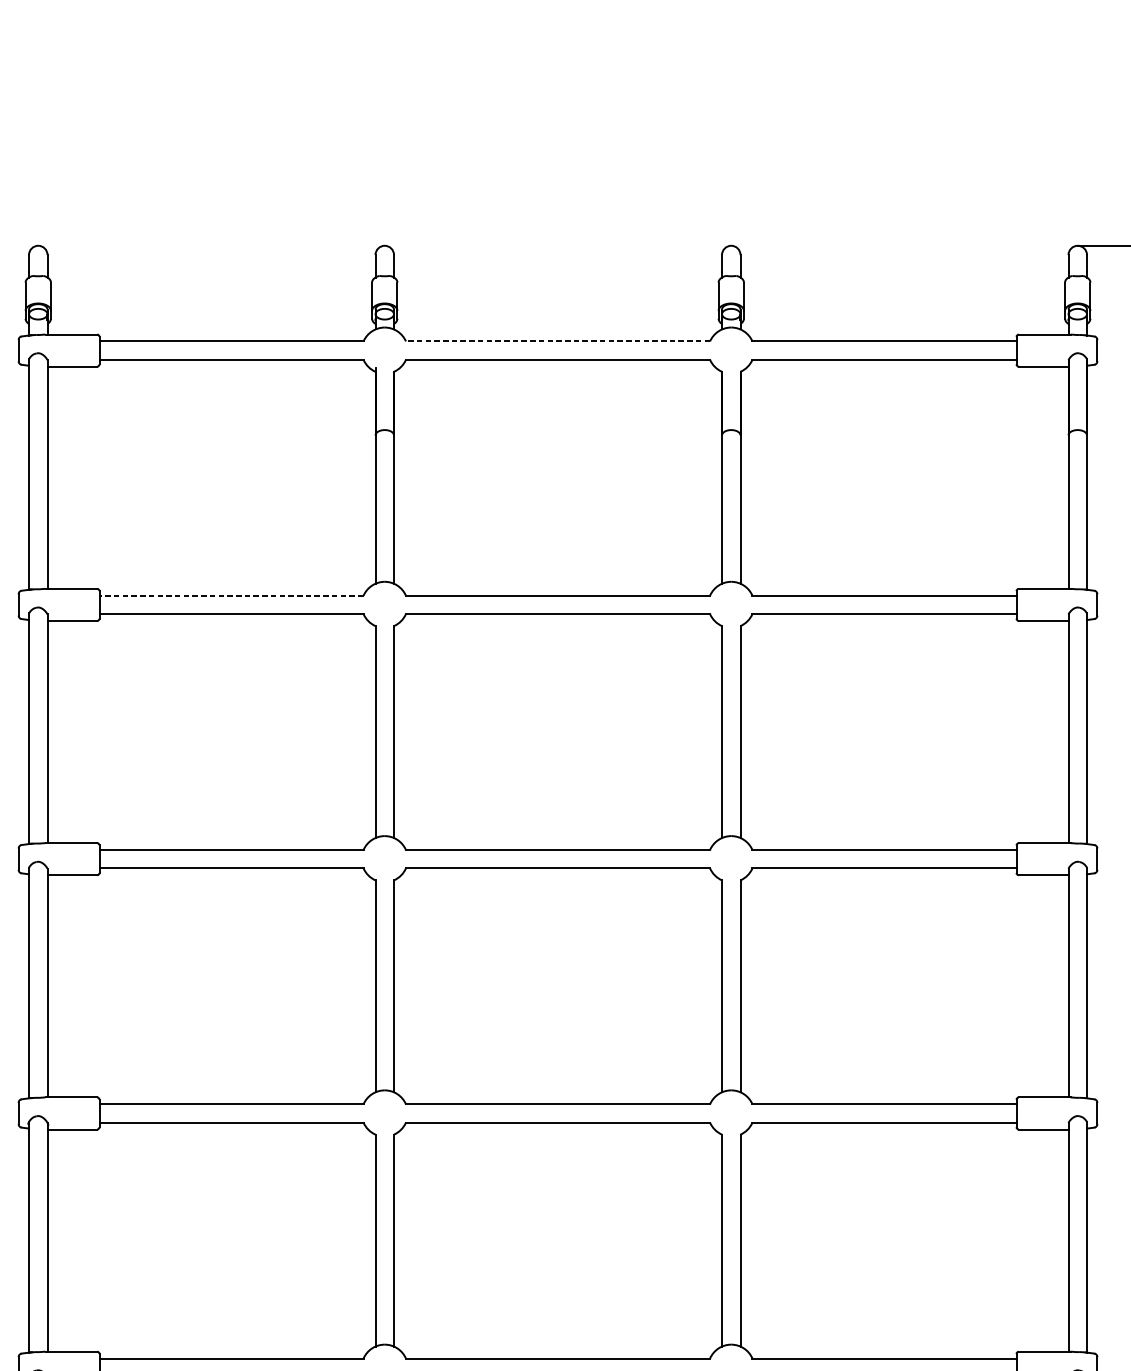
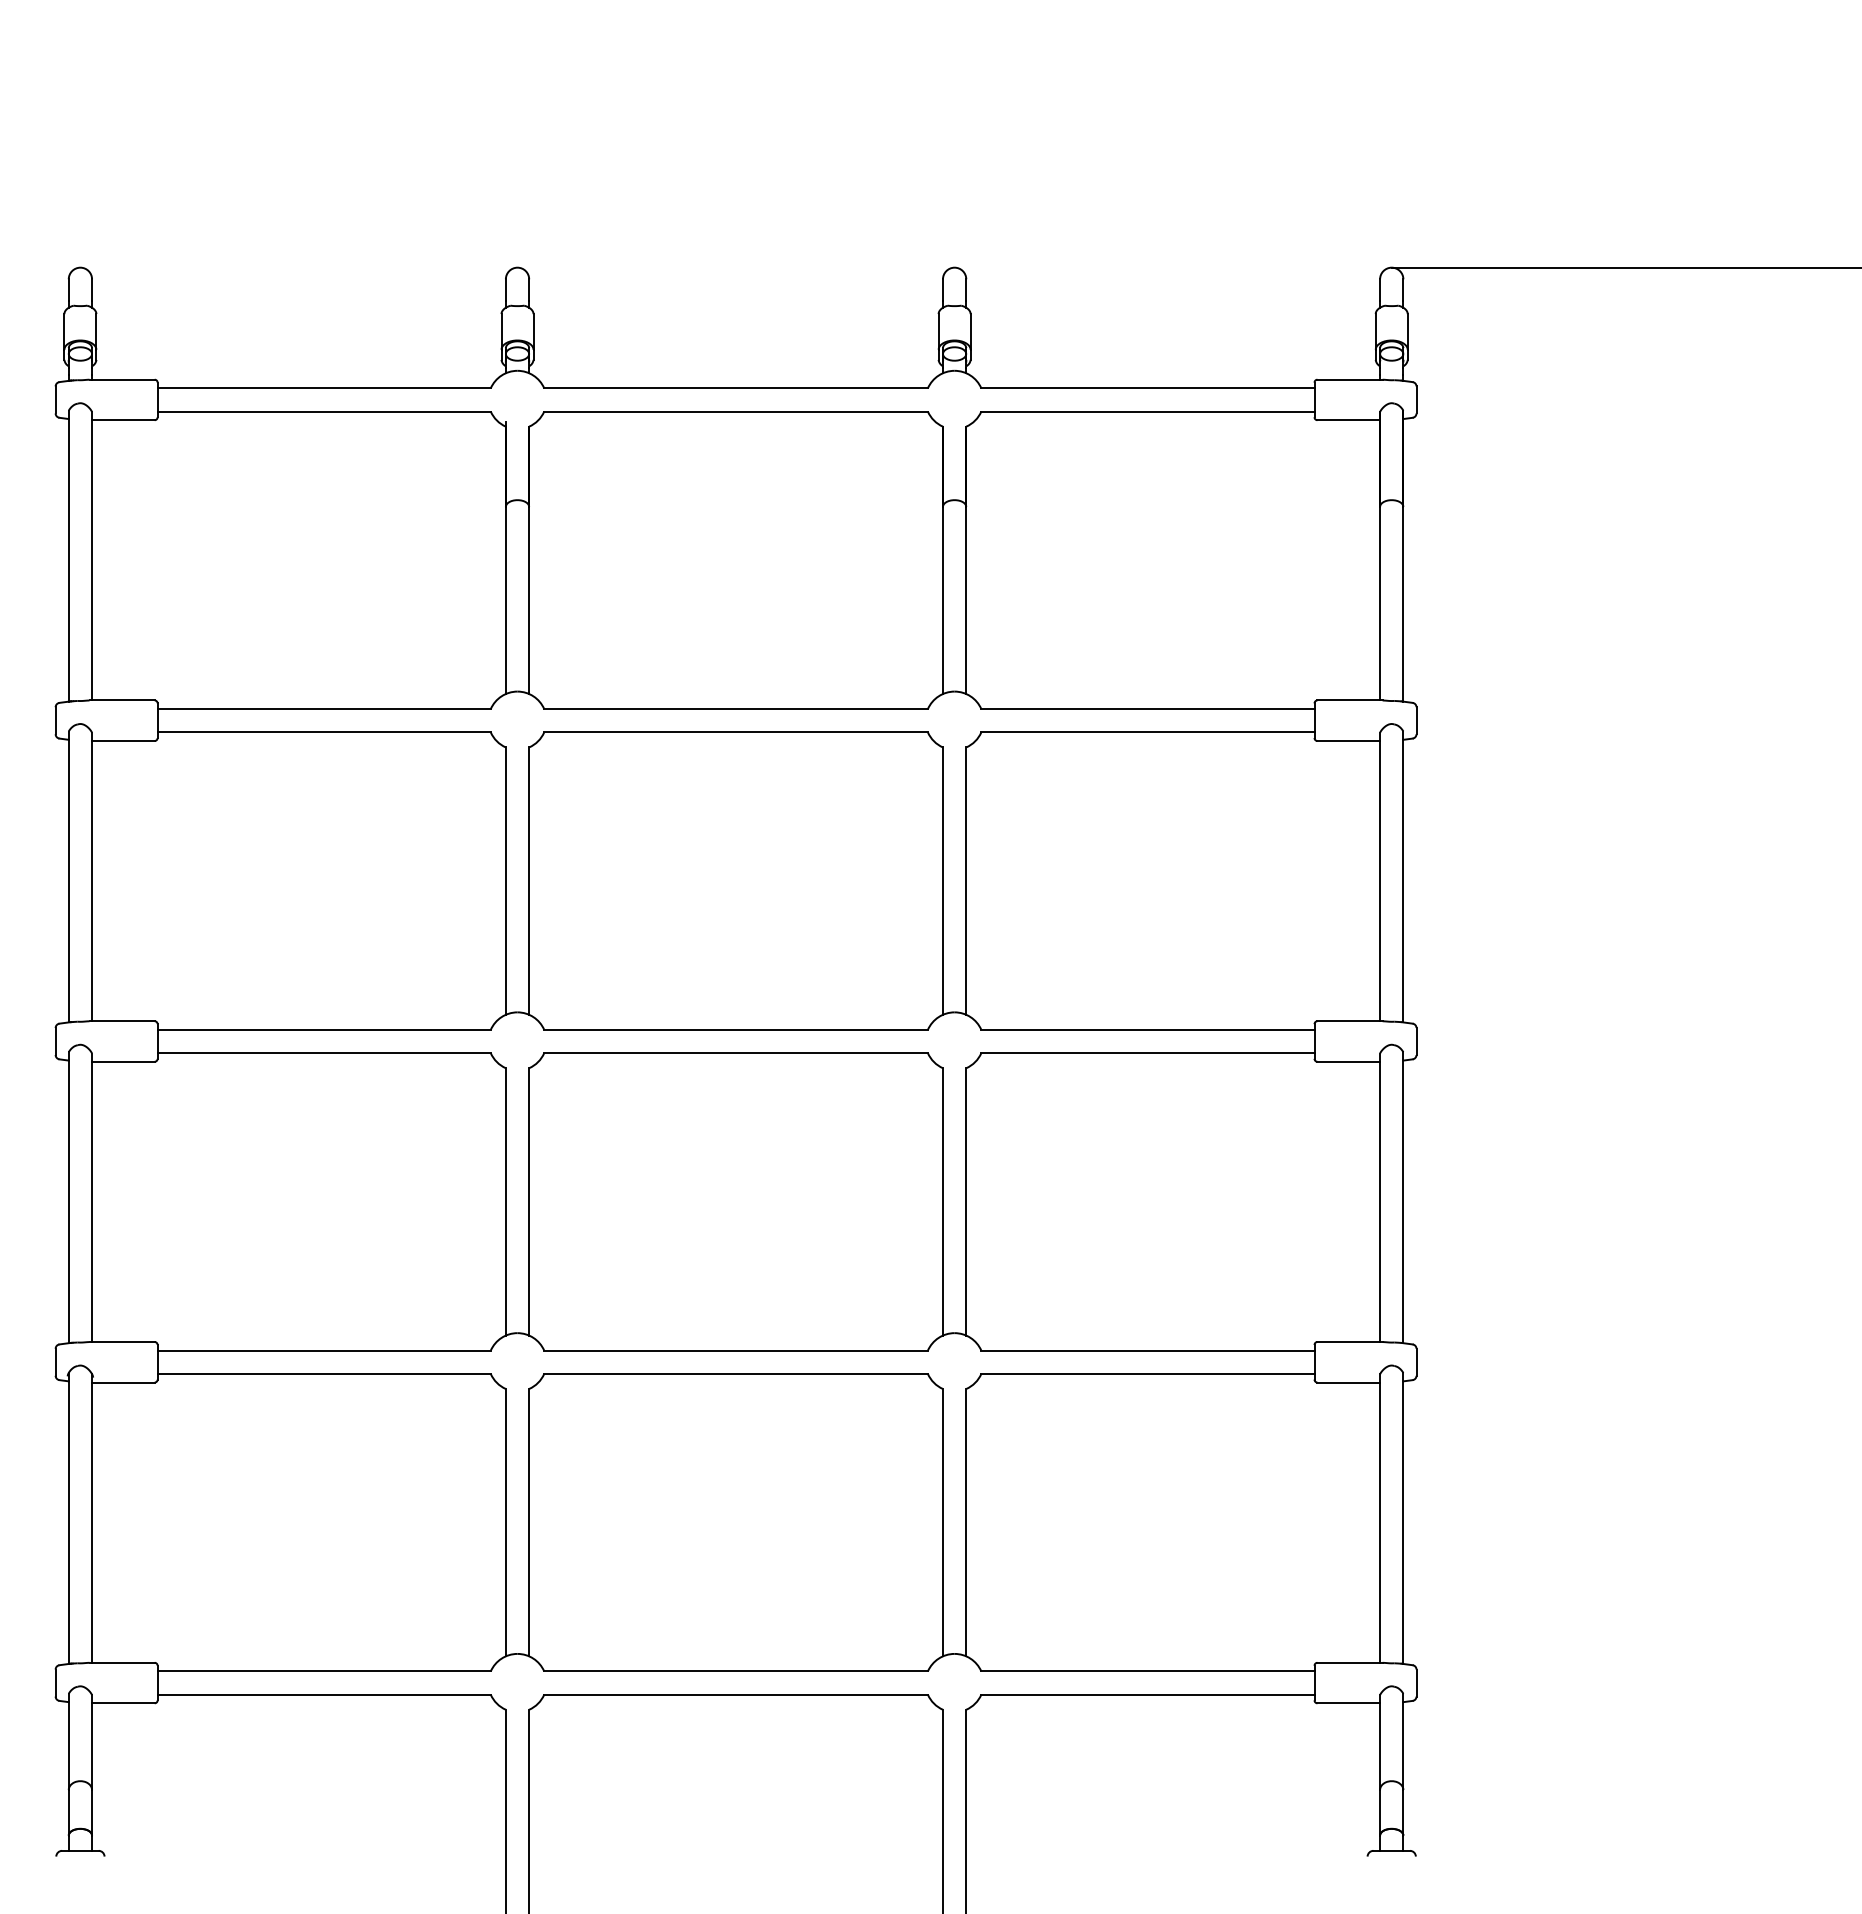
line: (558, 341) -> (736, 388), dashed -> solid
line: (231, 596) -> (324, 709), dashed -> solid

